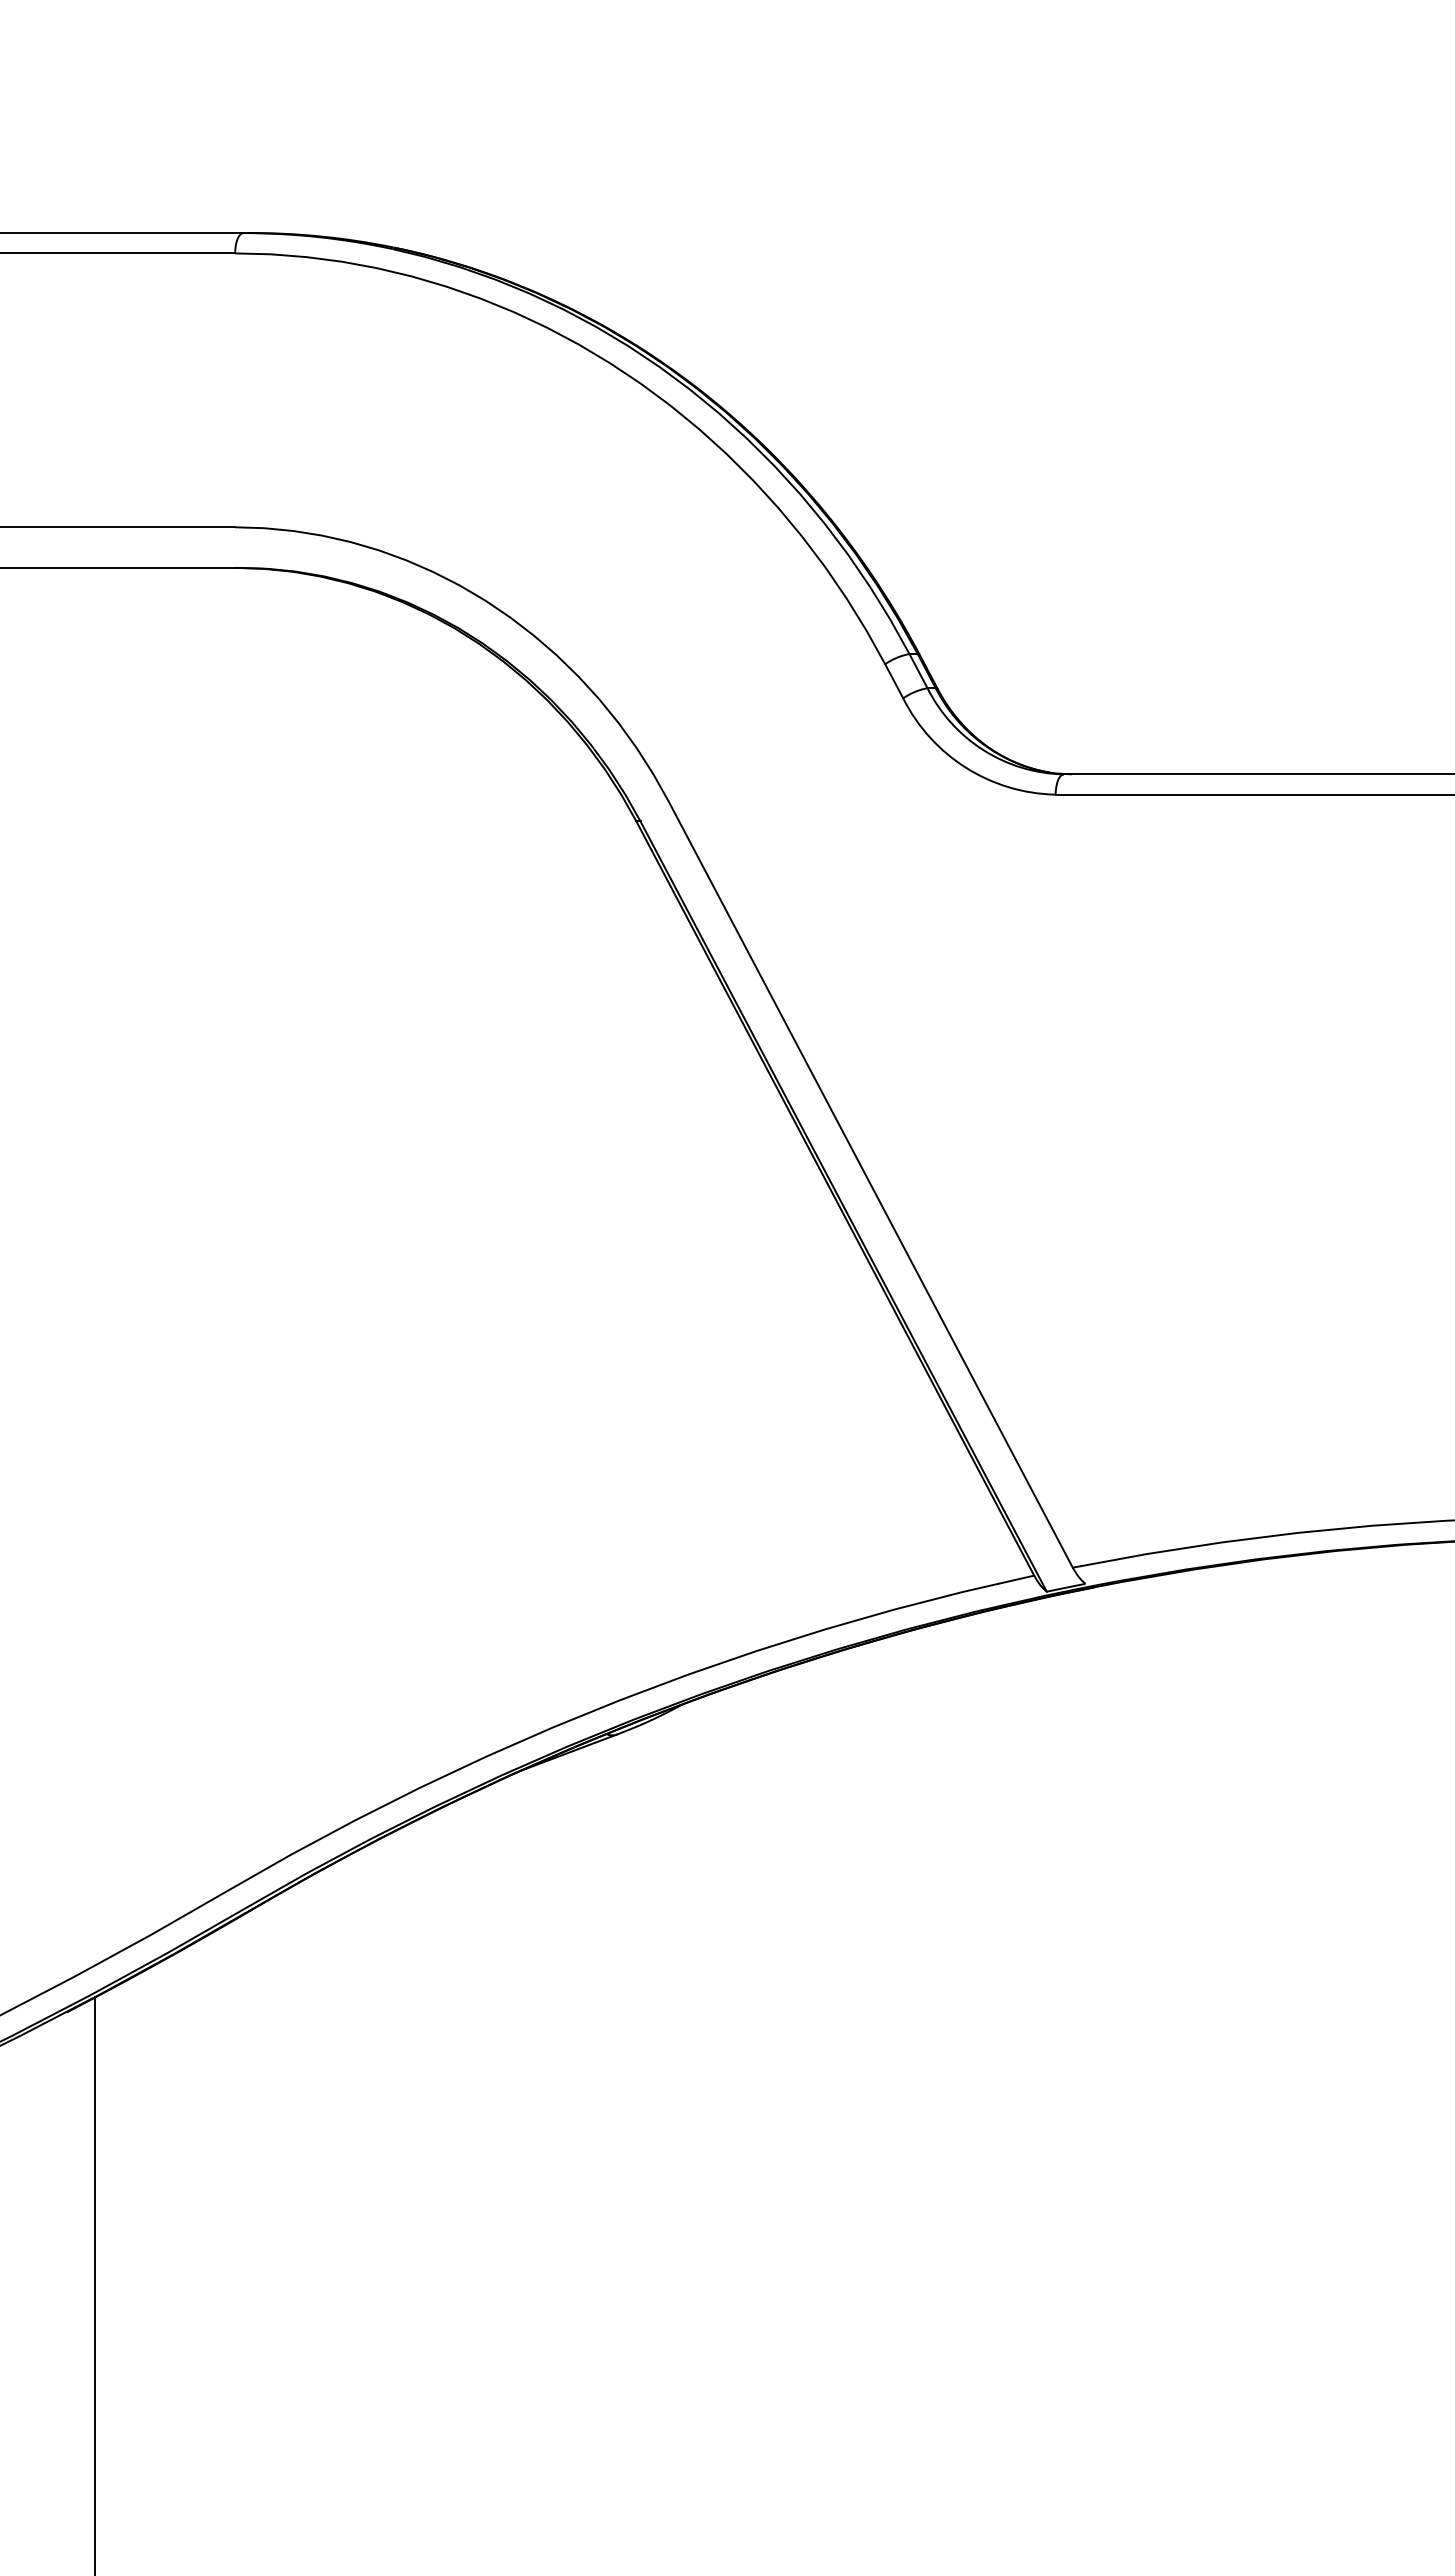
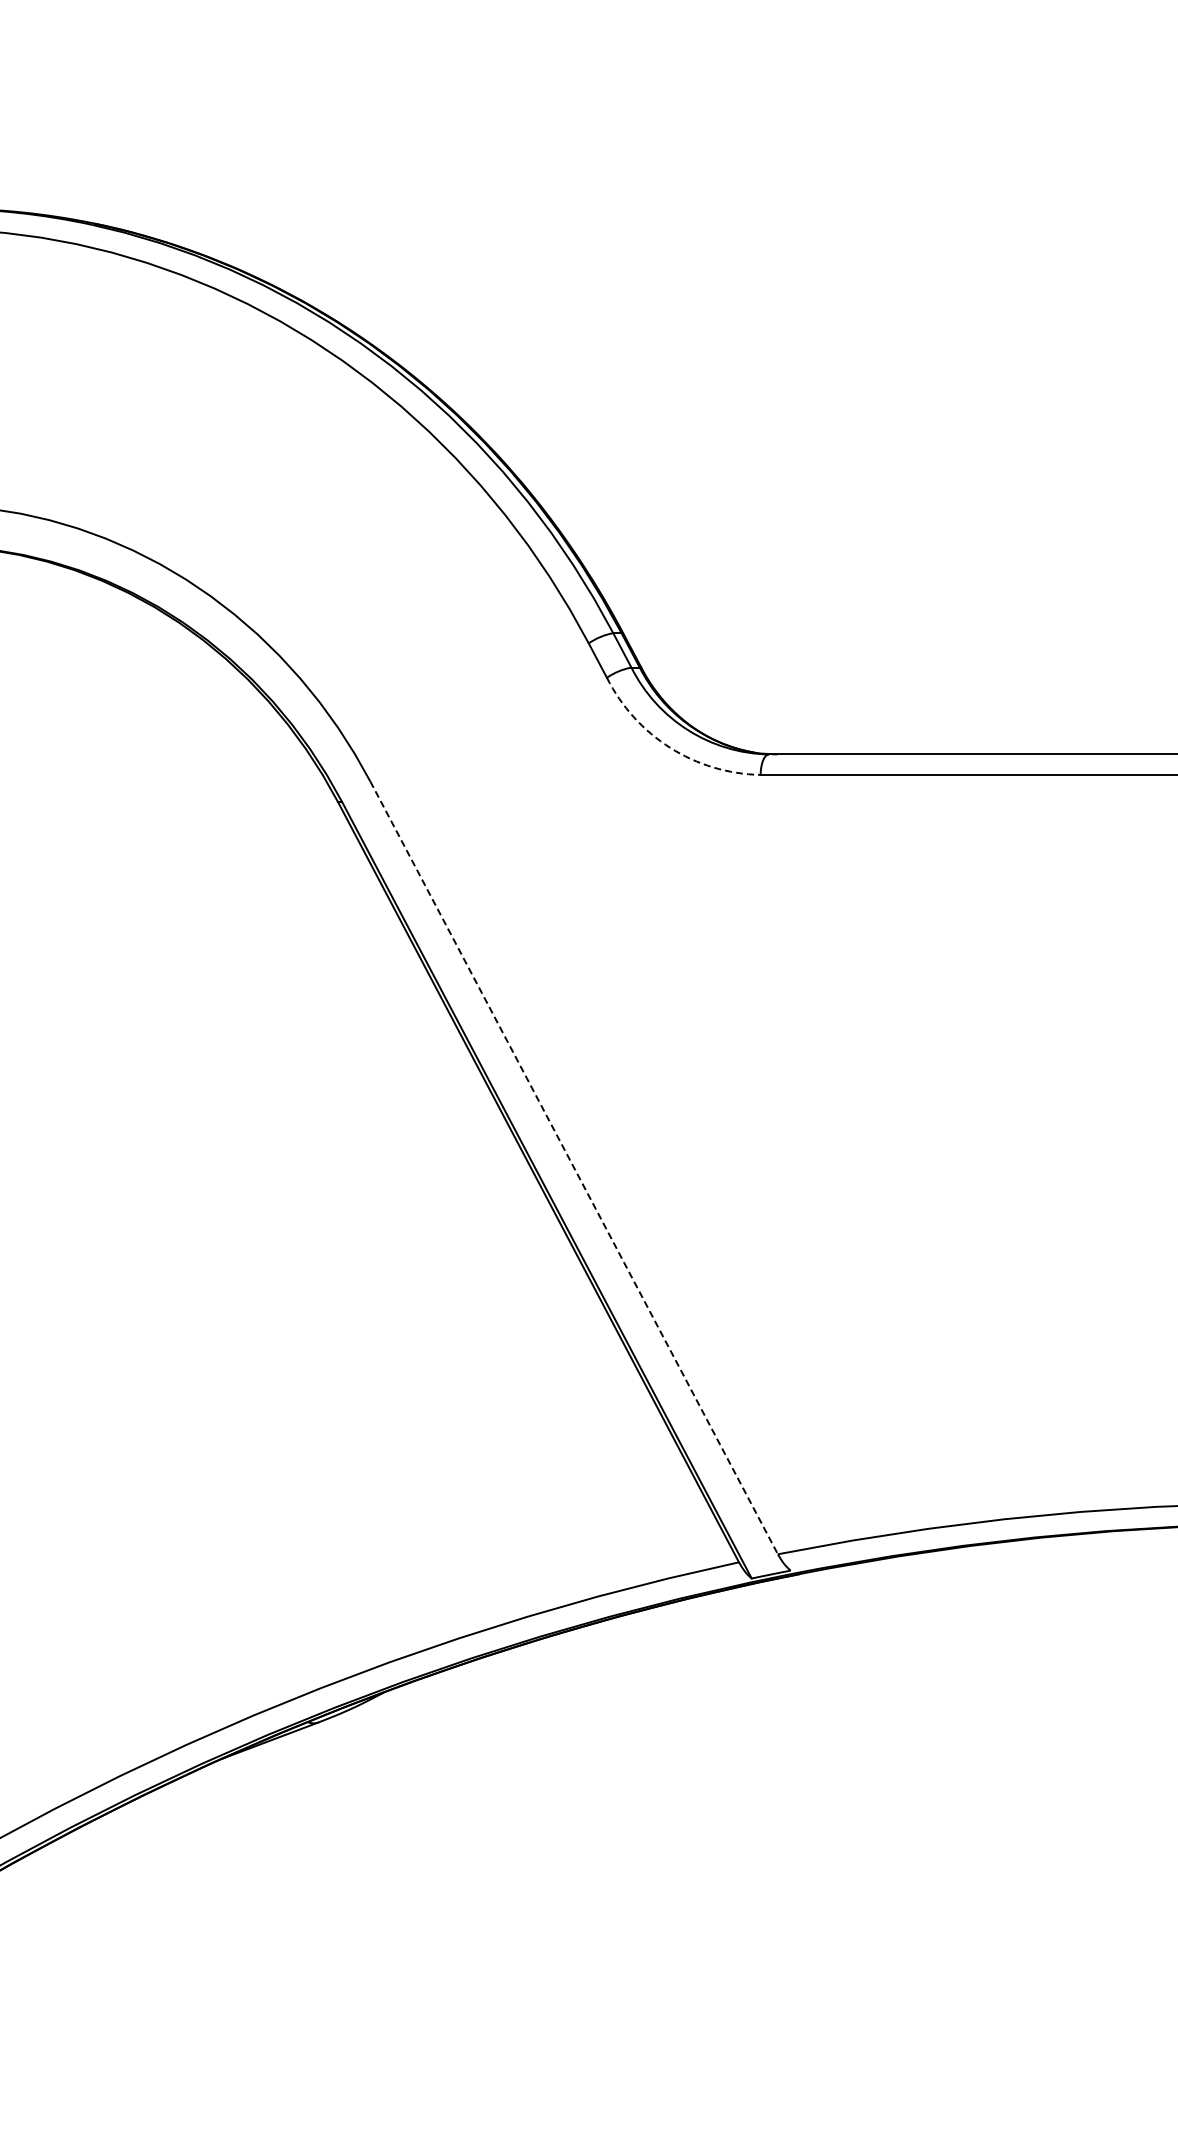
arc: (965, 767) -> (669, 747), solid -> dashed
line: (870, 1184) -> (573, 1167), solid -> dashed

